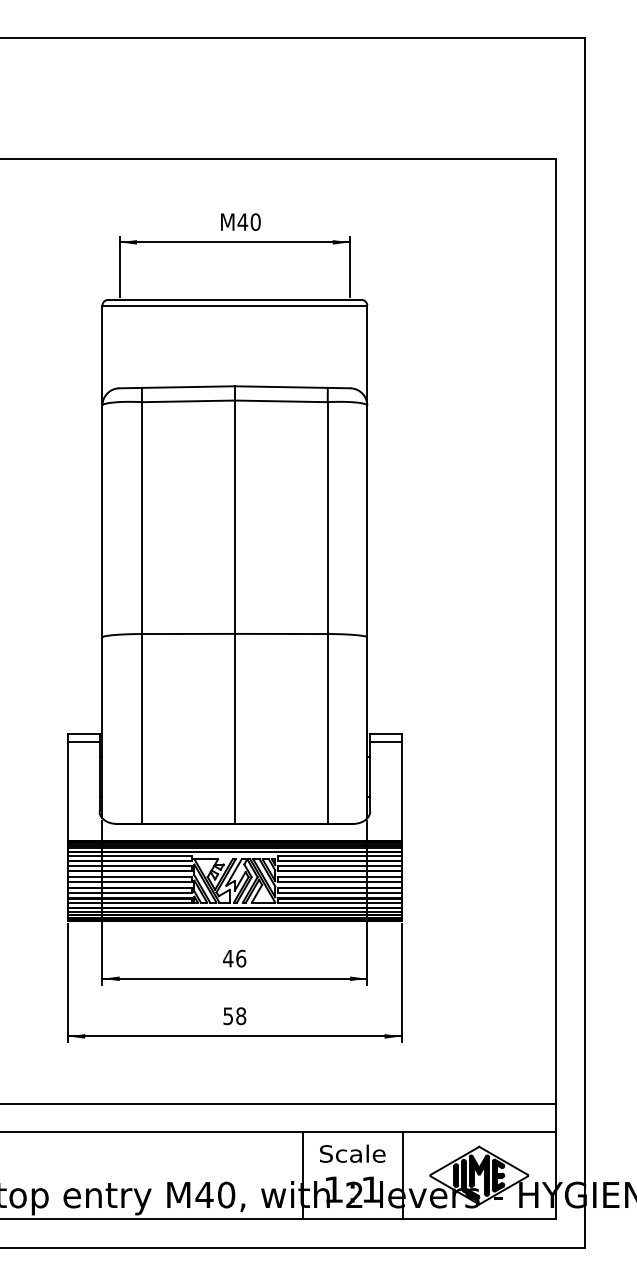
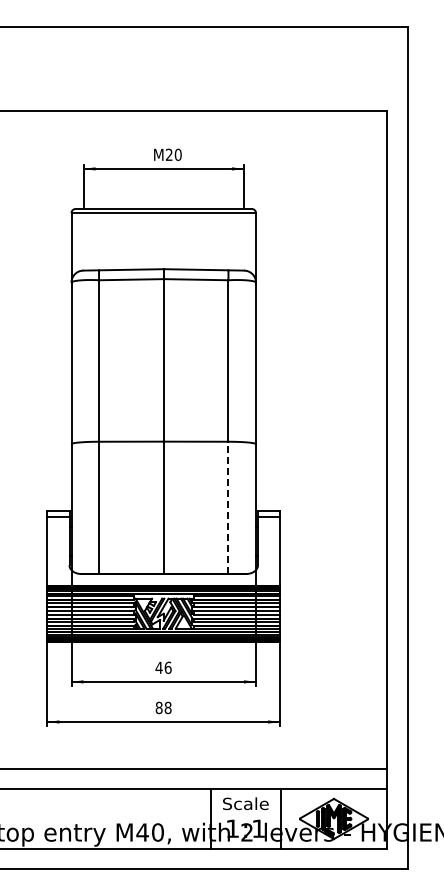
text: (241, 221) -> (168, 154), 40 -> 20
line: (327, 728) -> (228, 507), solid -> dashed
text: (227, 1015) -> (158, 707), 58 -> 88

